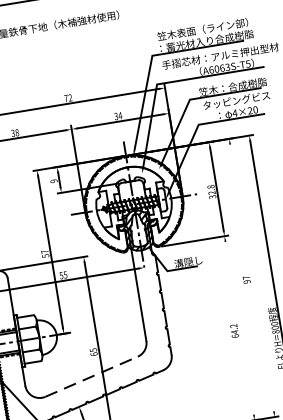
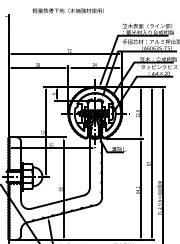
line: (251, 278) -> (151, 163), added
line: (238, 327) -> (140, 188), added
line: (91, 377) -> (57, 202), dashed -> solid

